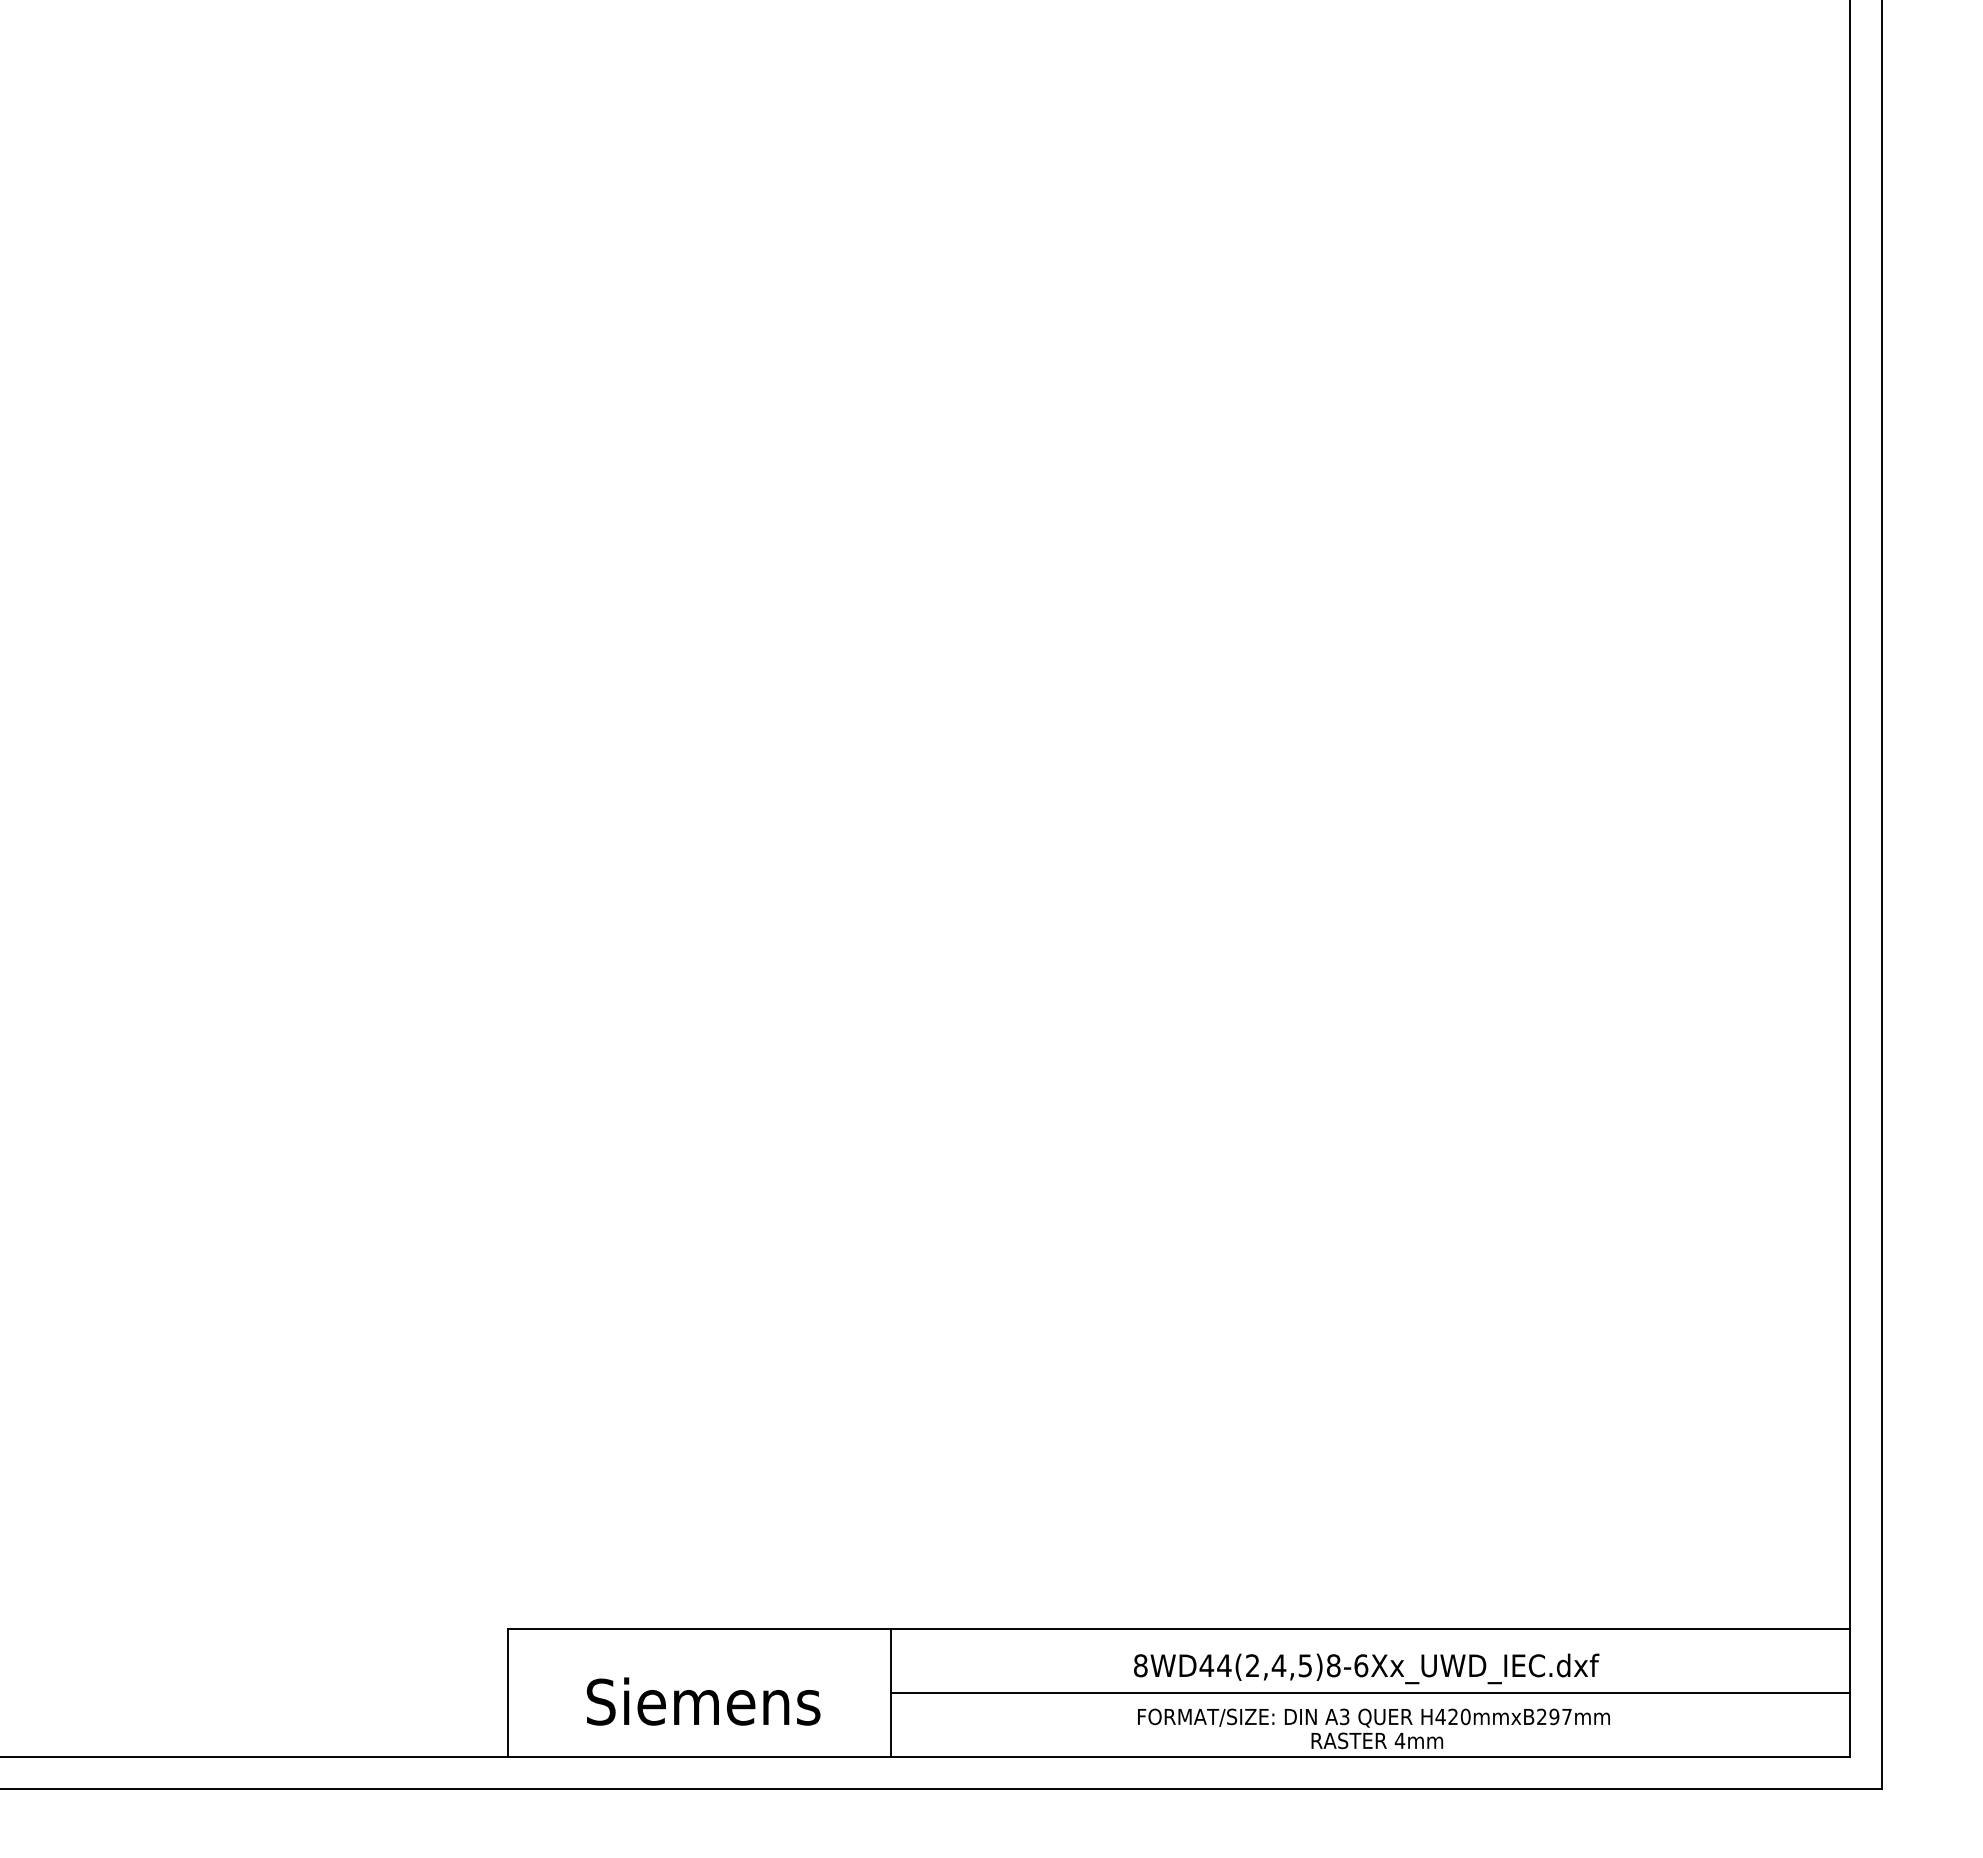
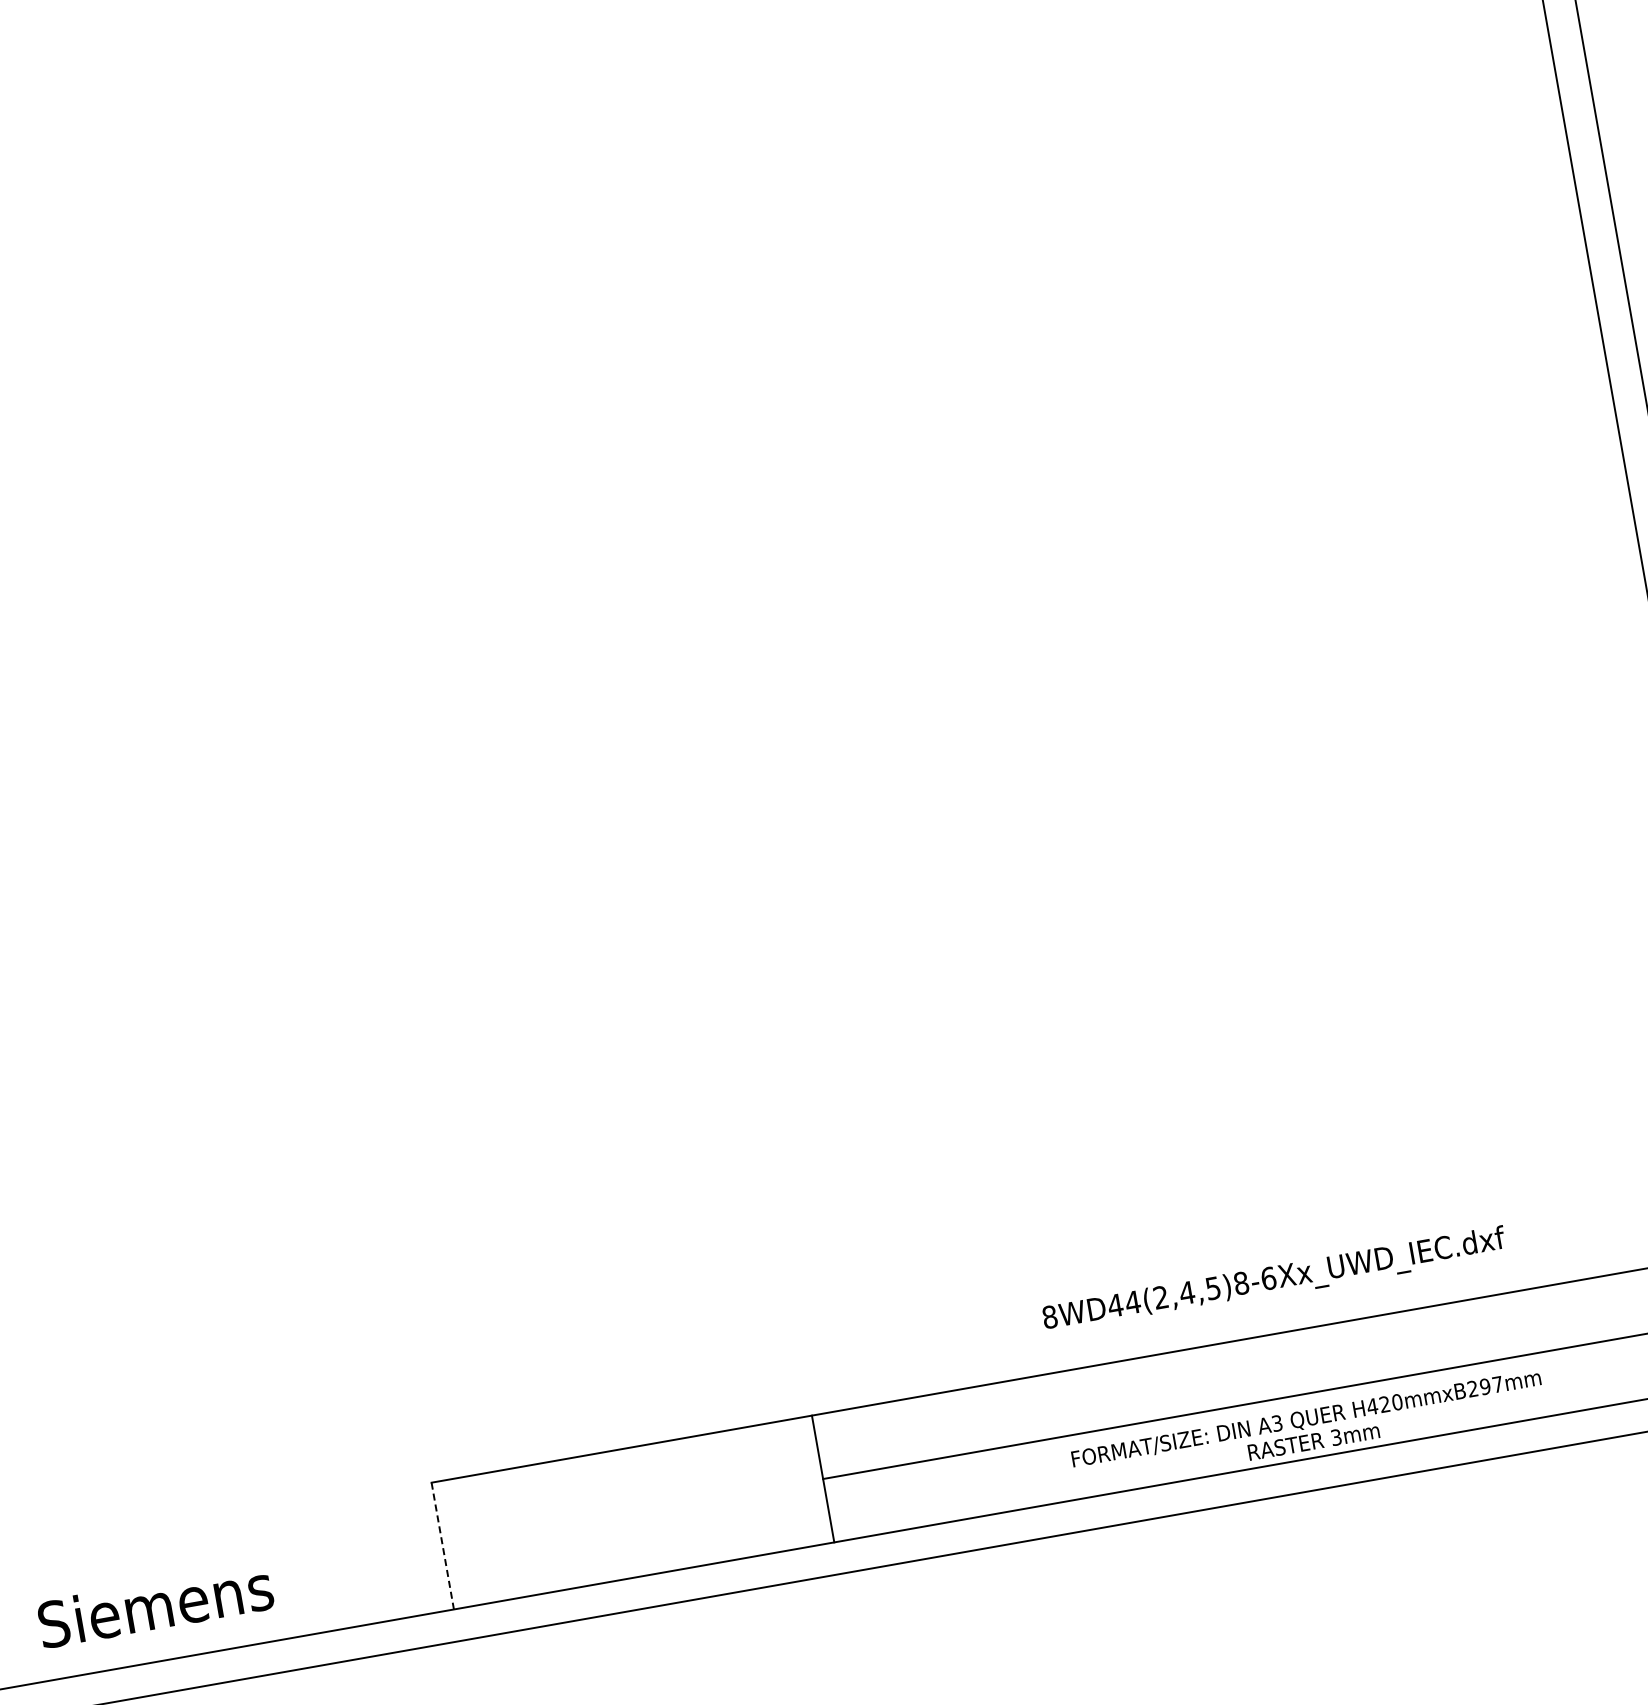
text: (1366, 1668) -> (1274, 1280), moved
line: (507, 1692) -> (442, 1545), solid -> dashed
text: (703, 1701) -> (155, 1605), moved
text: (1399, 1740) -> (1335, 1437), 4mm -> 3mm

